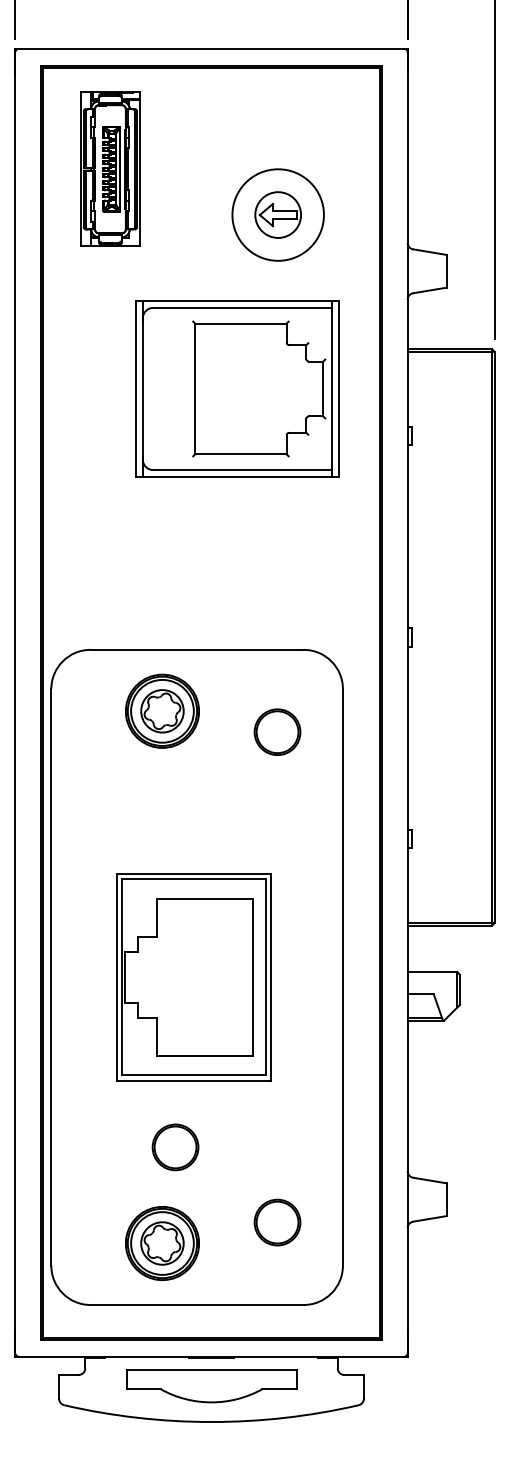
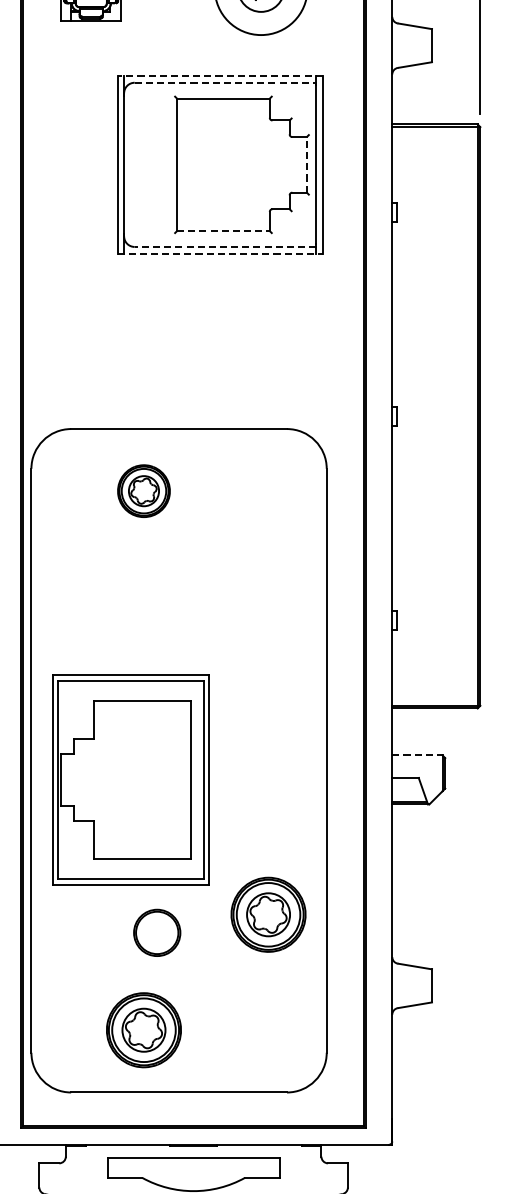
line: (237, 301) -> (219, 76), solid -> dashed
line: (242, 307) -> (225, 82), solid -> dashed
line: (323, 388) -> (307, 164), solid -> dashed
line: (240, 454) -> (223, 231), solid -> dashed
line: (242, 470) -> (225, 247), solid -> dashed
line: (238, 476) -> (220, 253), solid -> dashed
part: (162, 710) -> (144, 490), size x0.7
part: (277, 731) -> (260, 511), removed
line: (432, 972) -> (417, 755), solid -> dashed
part: (193, 977) -> (130, 780), moved
part: (285, 1129) -> (268, 914), added
part: (277, 1222) -> (260, 1008), removed

